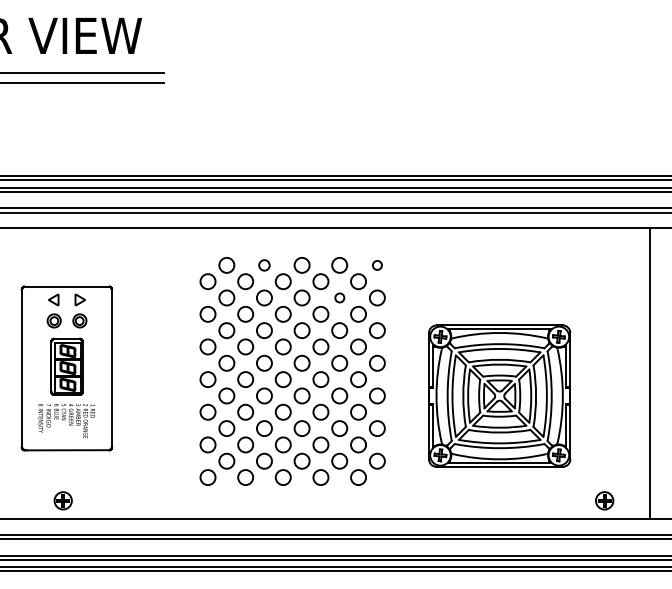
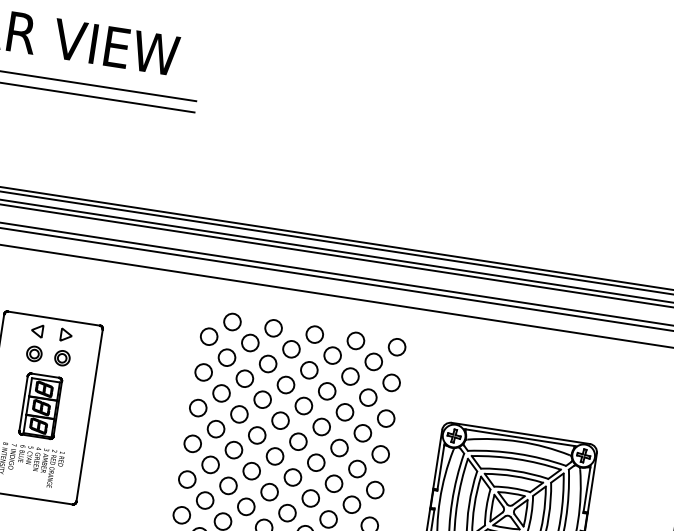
circle: (264, 265) -> (273, 328), size x1.43
circle: (377, 265) -> (397, 347), size x1.67
circle: (339, 297) -> (350, 376), size x1.67

